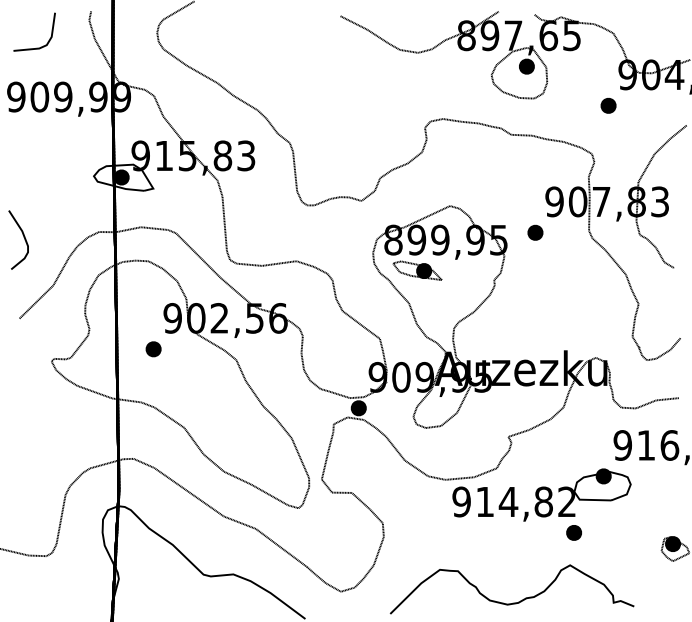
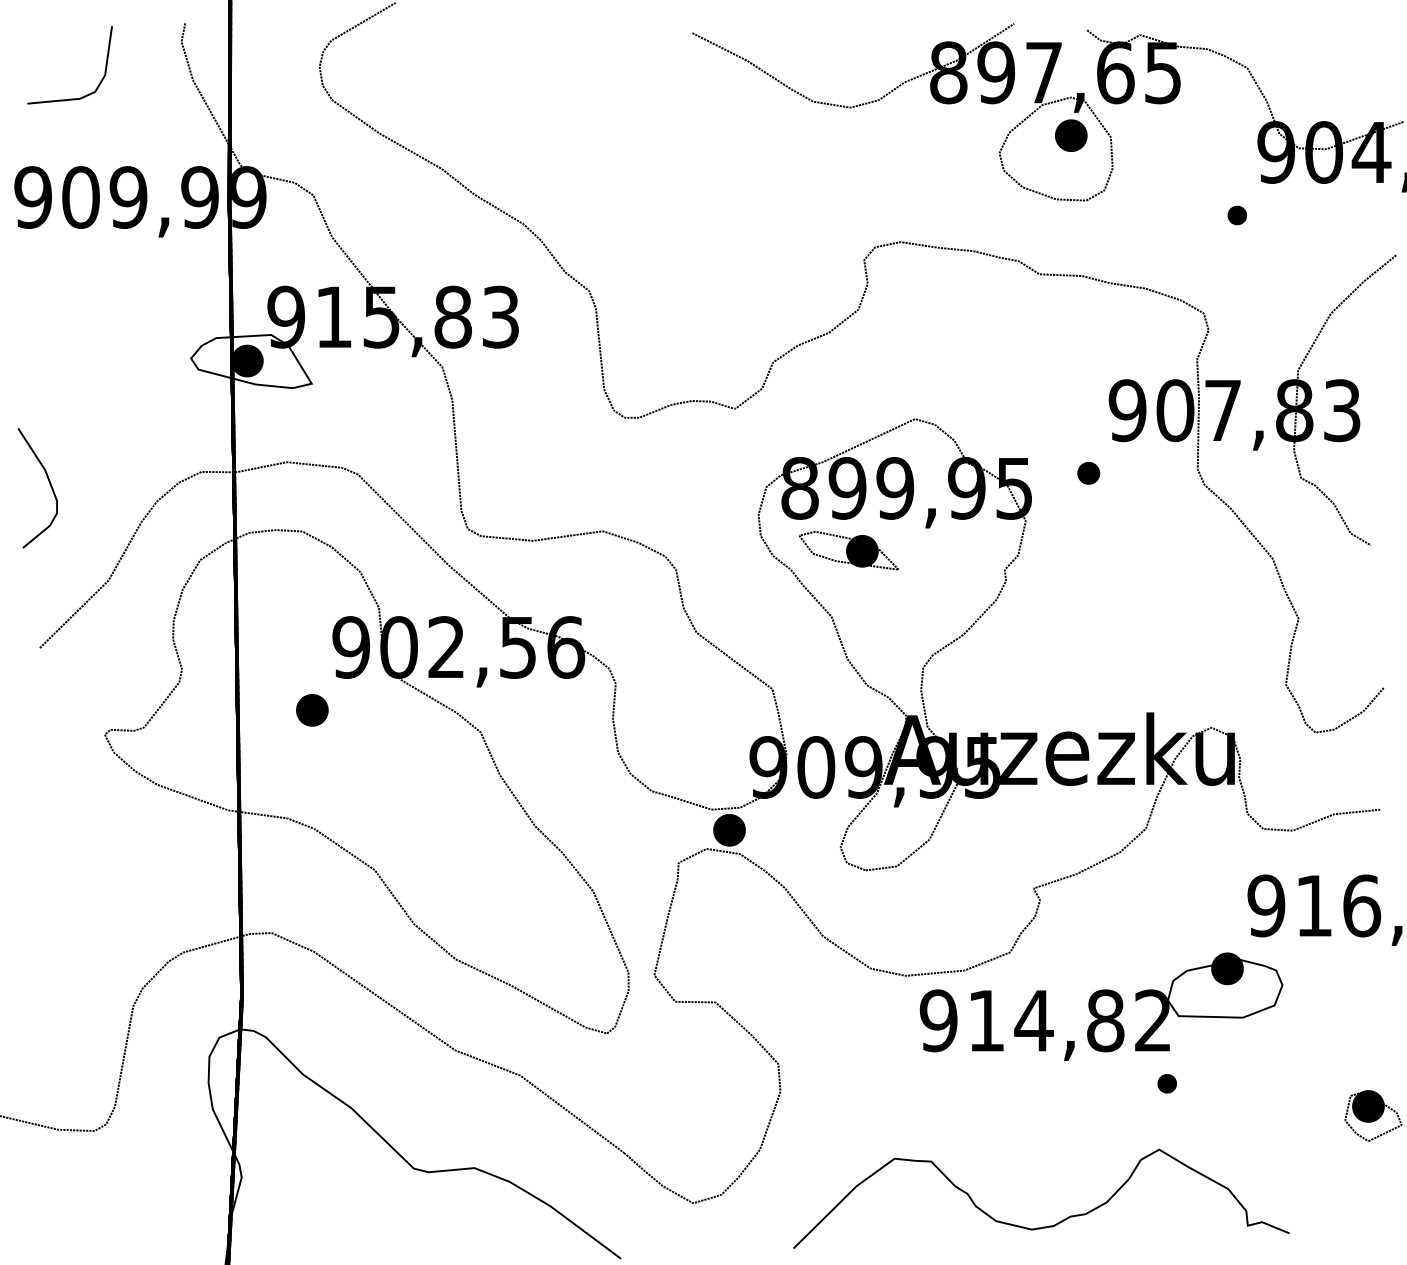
part: (608, 105) -> (1237, 214), size x0.6
part: (535, 232) -> (1088, 472), size x0.7
part: (573, 532) -> (1166, 1082), size x0.6

